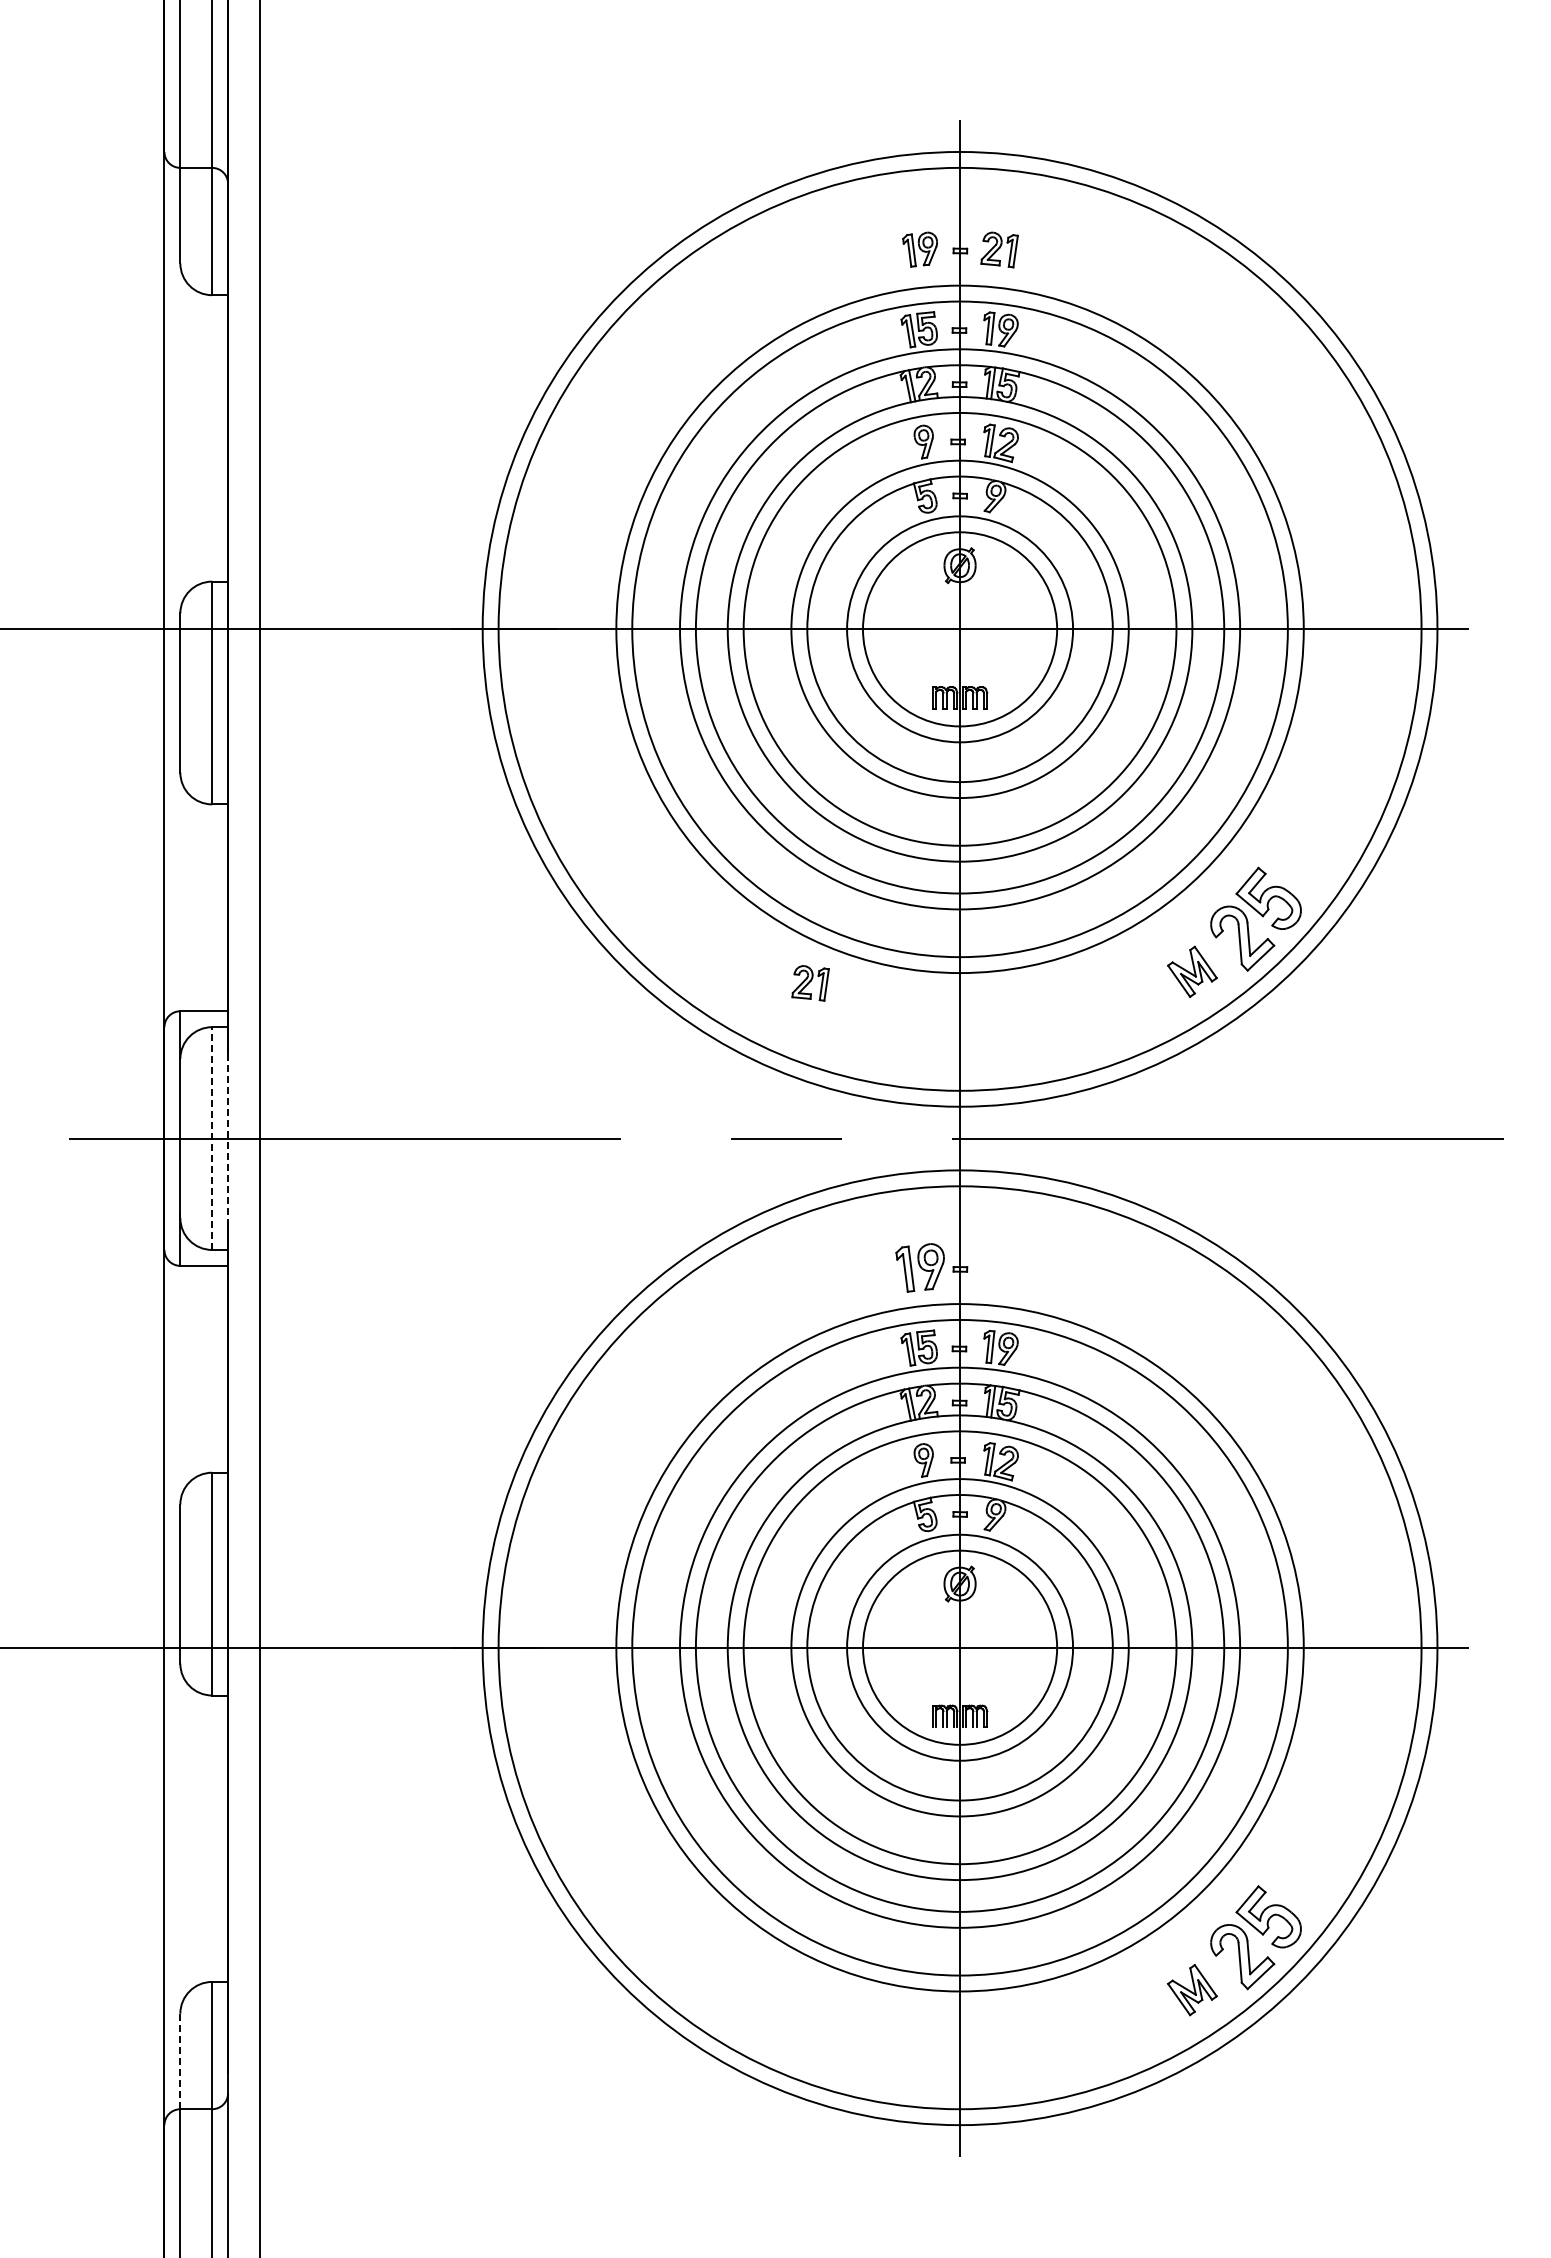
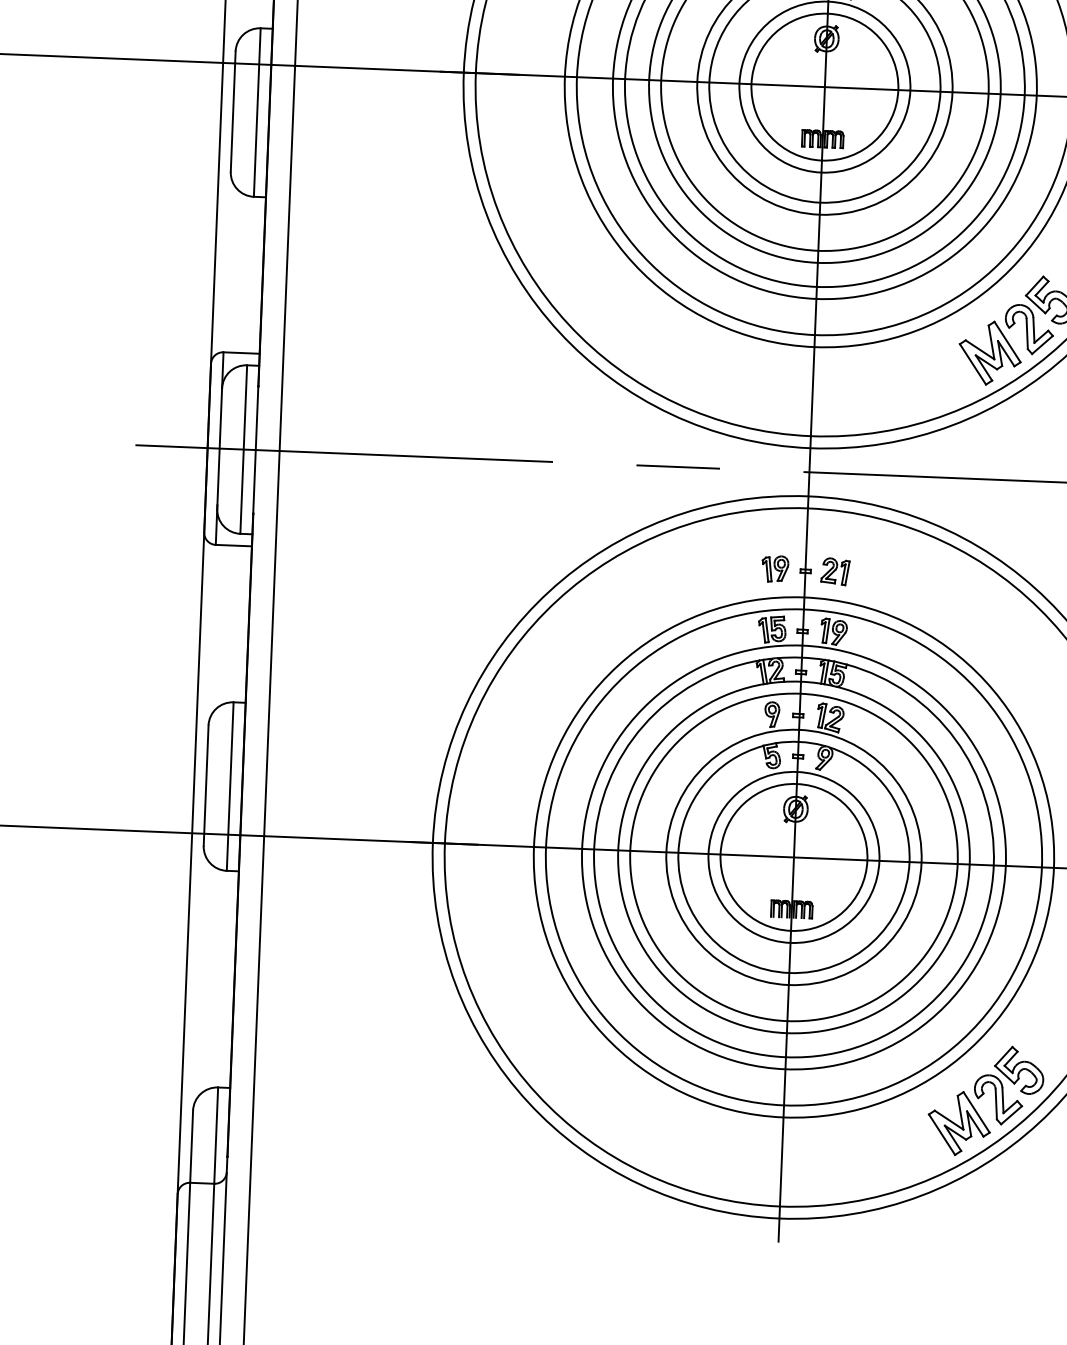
part: (1192, 971) -> (990, 352), size x1.67
part: (810, 983) -> (835, 571), moved
line: (212, 1138) -> (243, 449), dashed -> solid
line: (228, 1139) -> (256, 450), dashed -> solid
part: (919, 1268) -> (774, 569), size x0.71
part: (1192, 1989) -> (959, 1122), size x1.67
line: (180, 2061) -> (191, 1146), dashed -> solid

